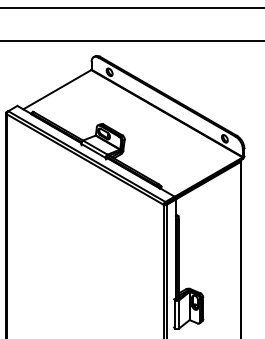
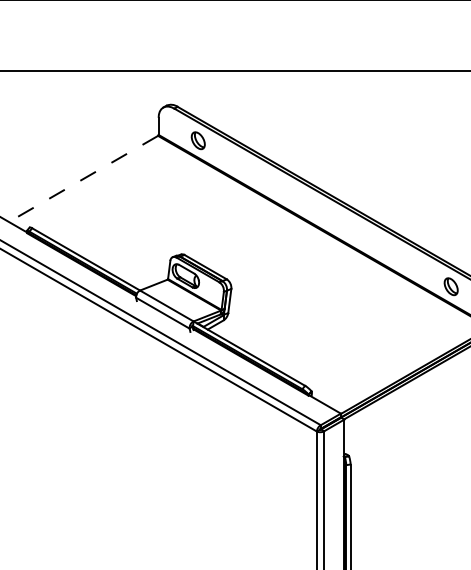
line: (56, 89) -> (81, 178), solid -> dashed

